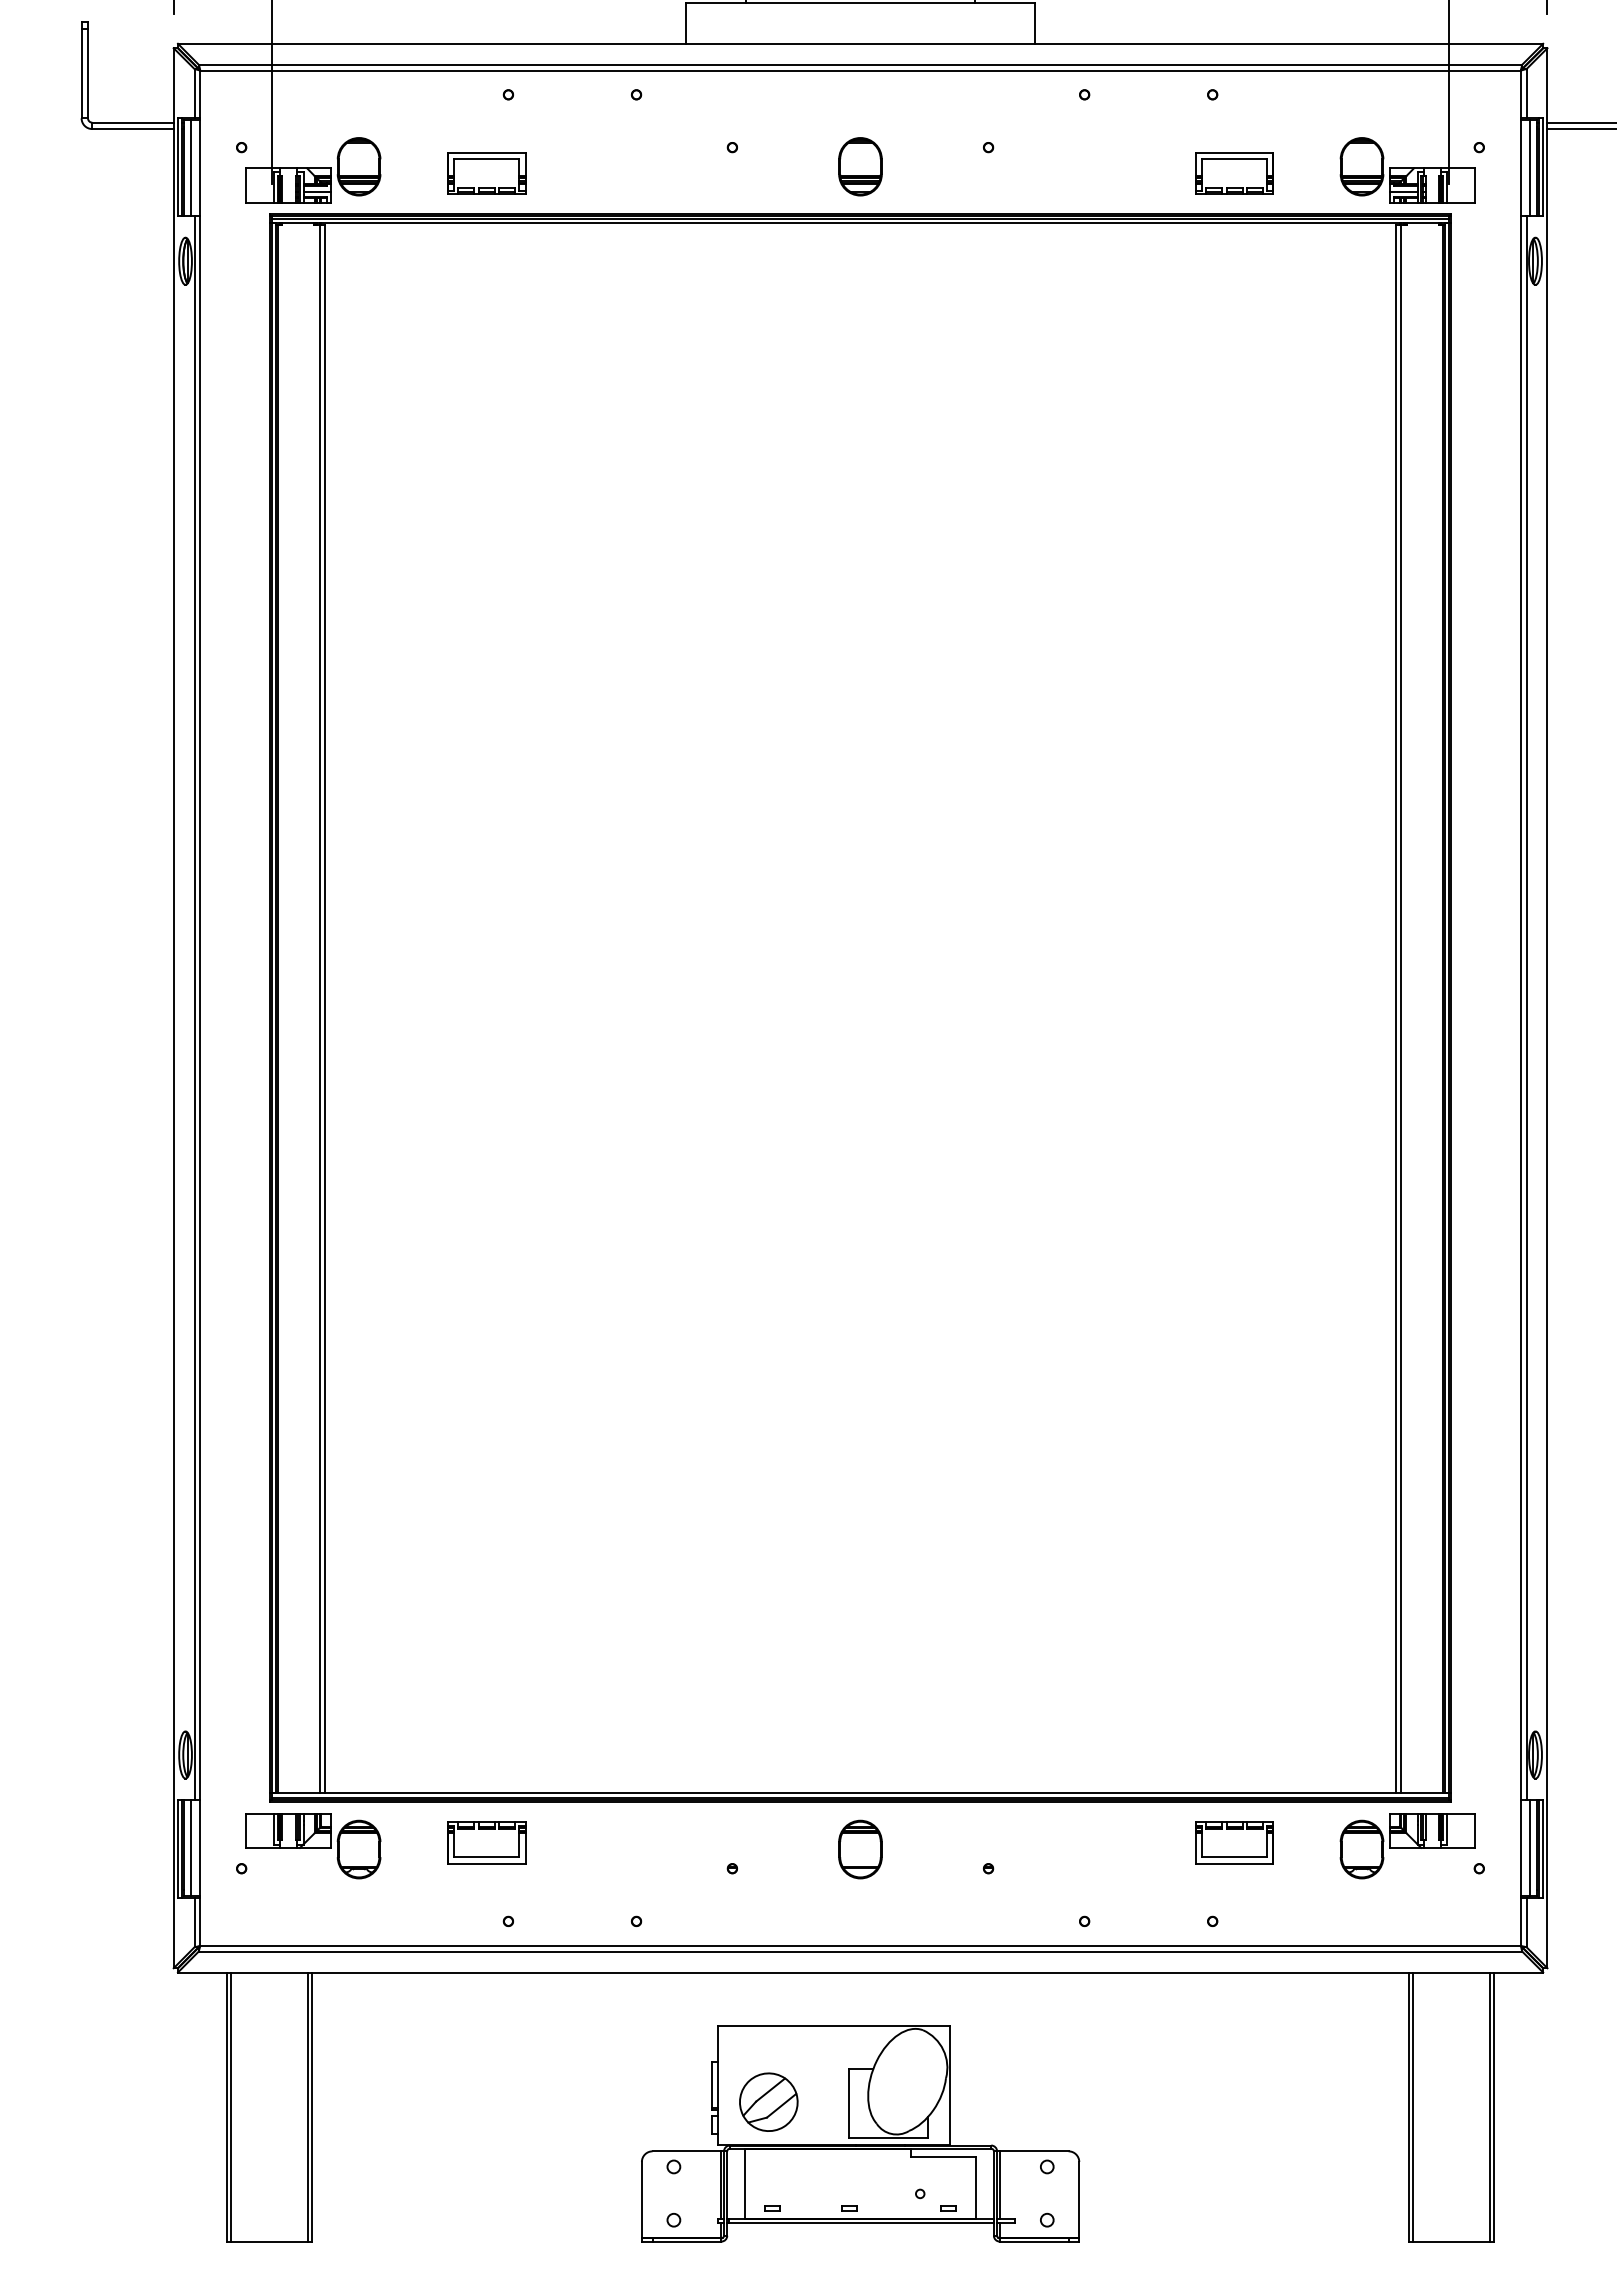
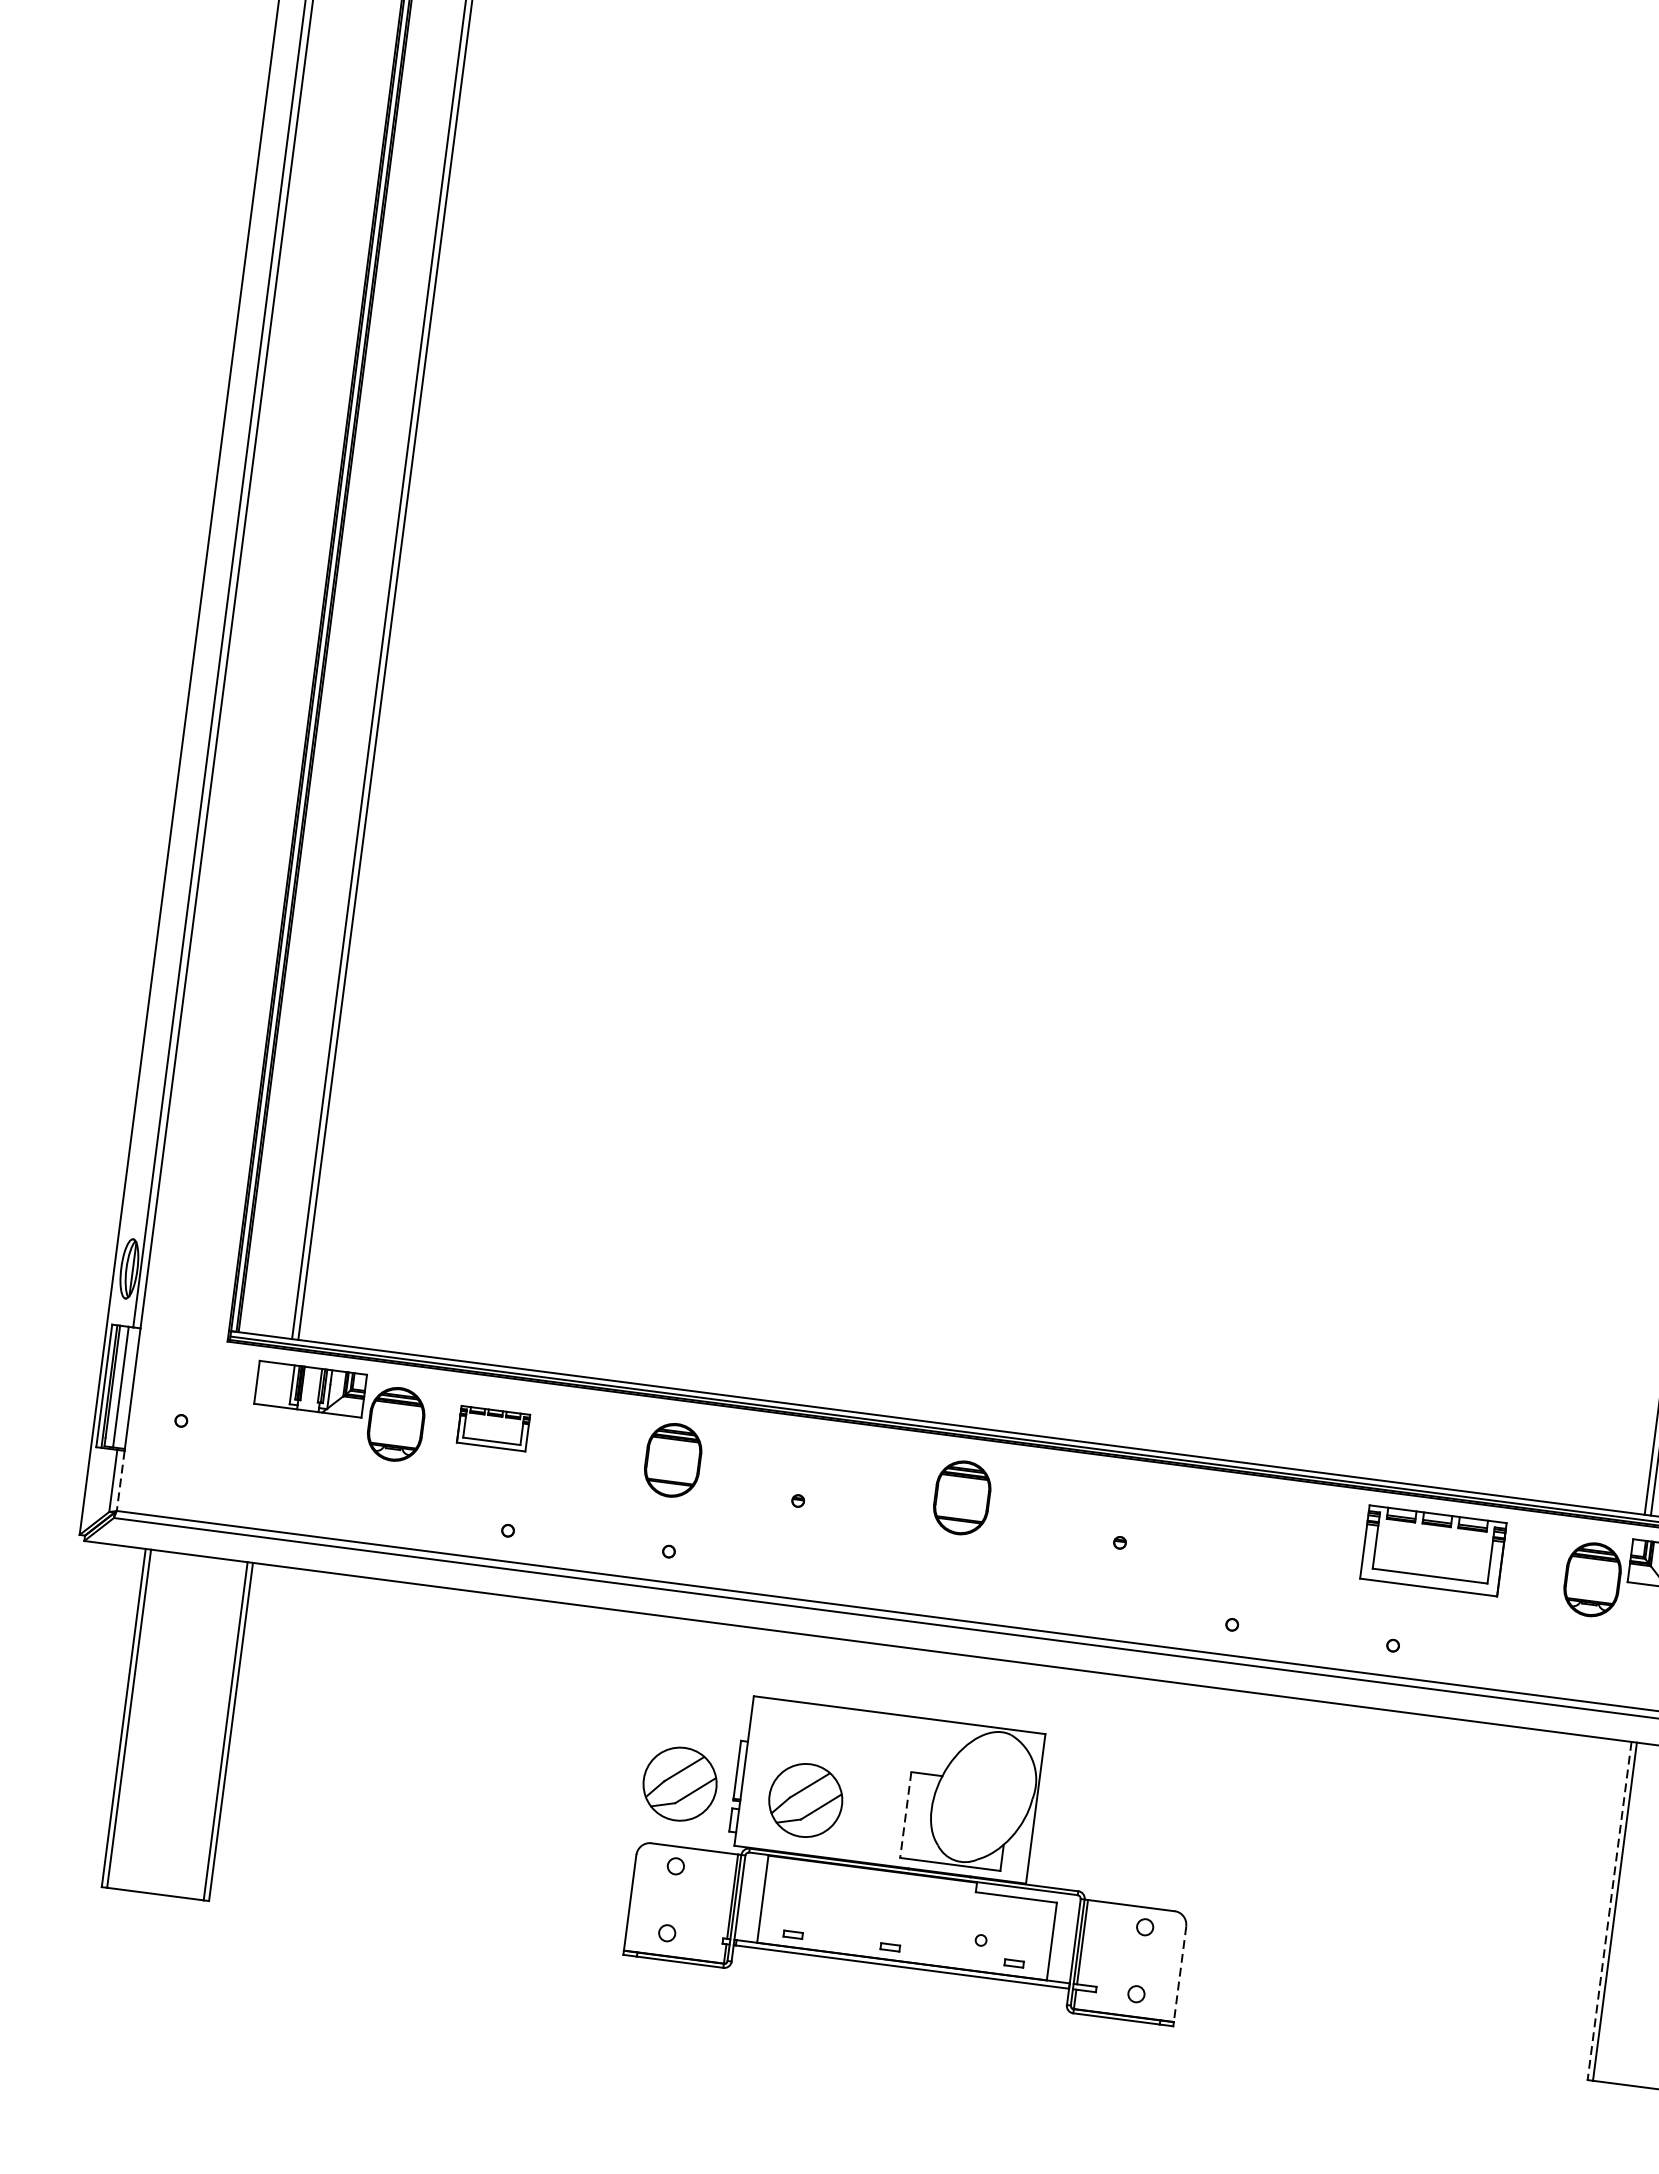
part: (486, 1842) -> (493, 1427), size x0.7
part: (1234, 1842) -> (1433, 1550), size x1.4
part: (313, 1846) -> (339, 1413), moved
part: (630, 1849) -> (673, 1460), added
line: (200, 1921) -> (120, 1480), solid -> dashed
part: (668, 2101) -> (679, 1783), added
line: (848, 2103) -> (905, 1815), solid -> dashed
line: (1408, 2107) -> (1608, 1911), solid -> dashed
line: (1079, 2200) -> (1180, 1974), solid -> dashed

